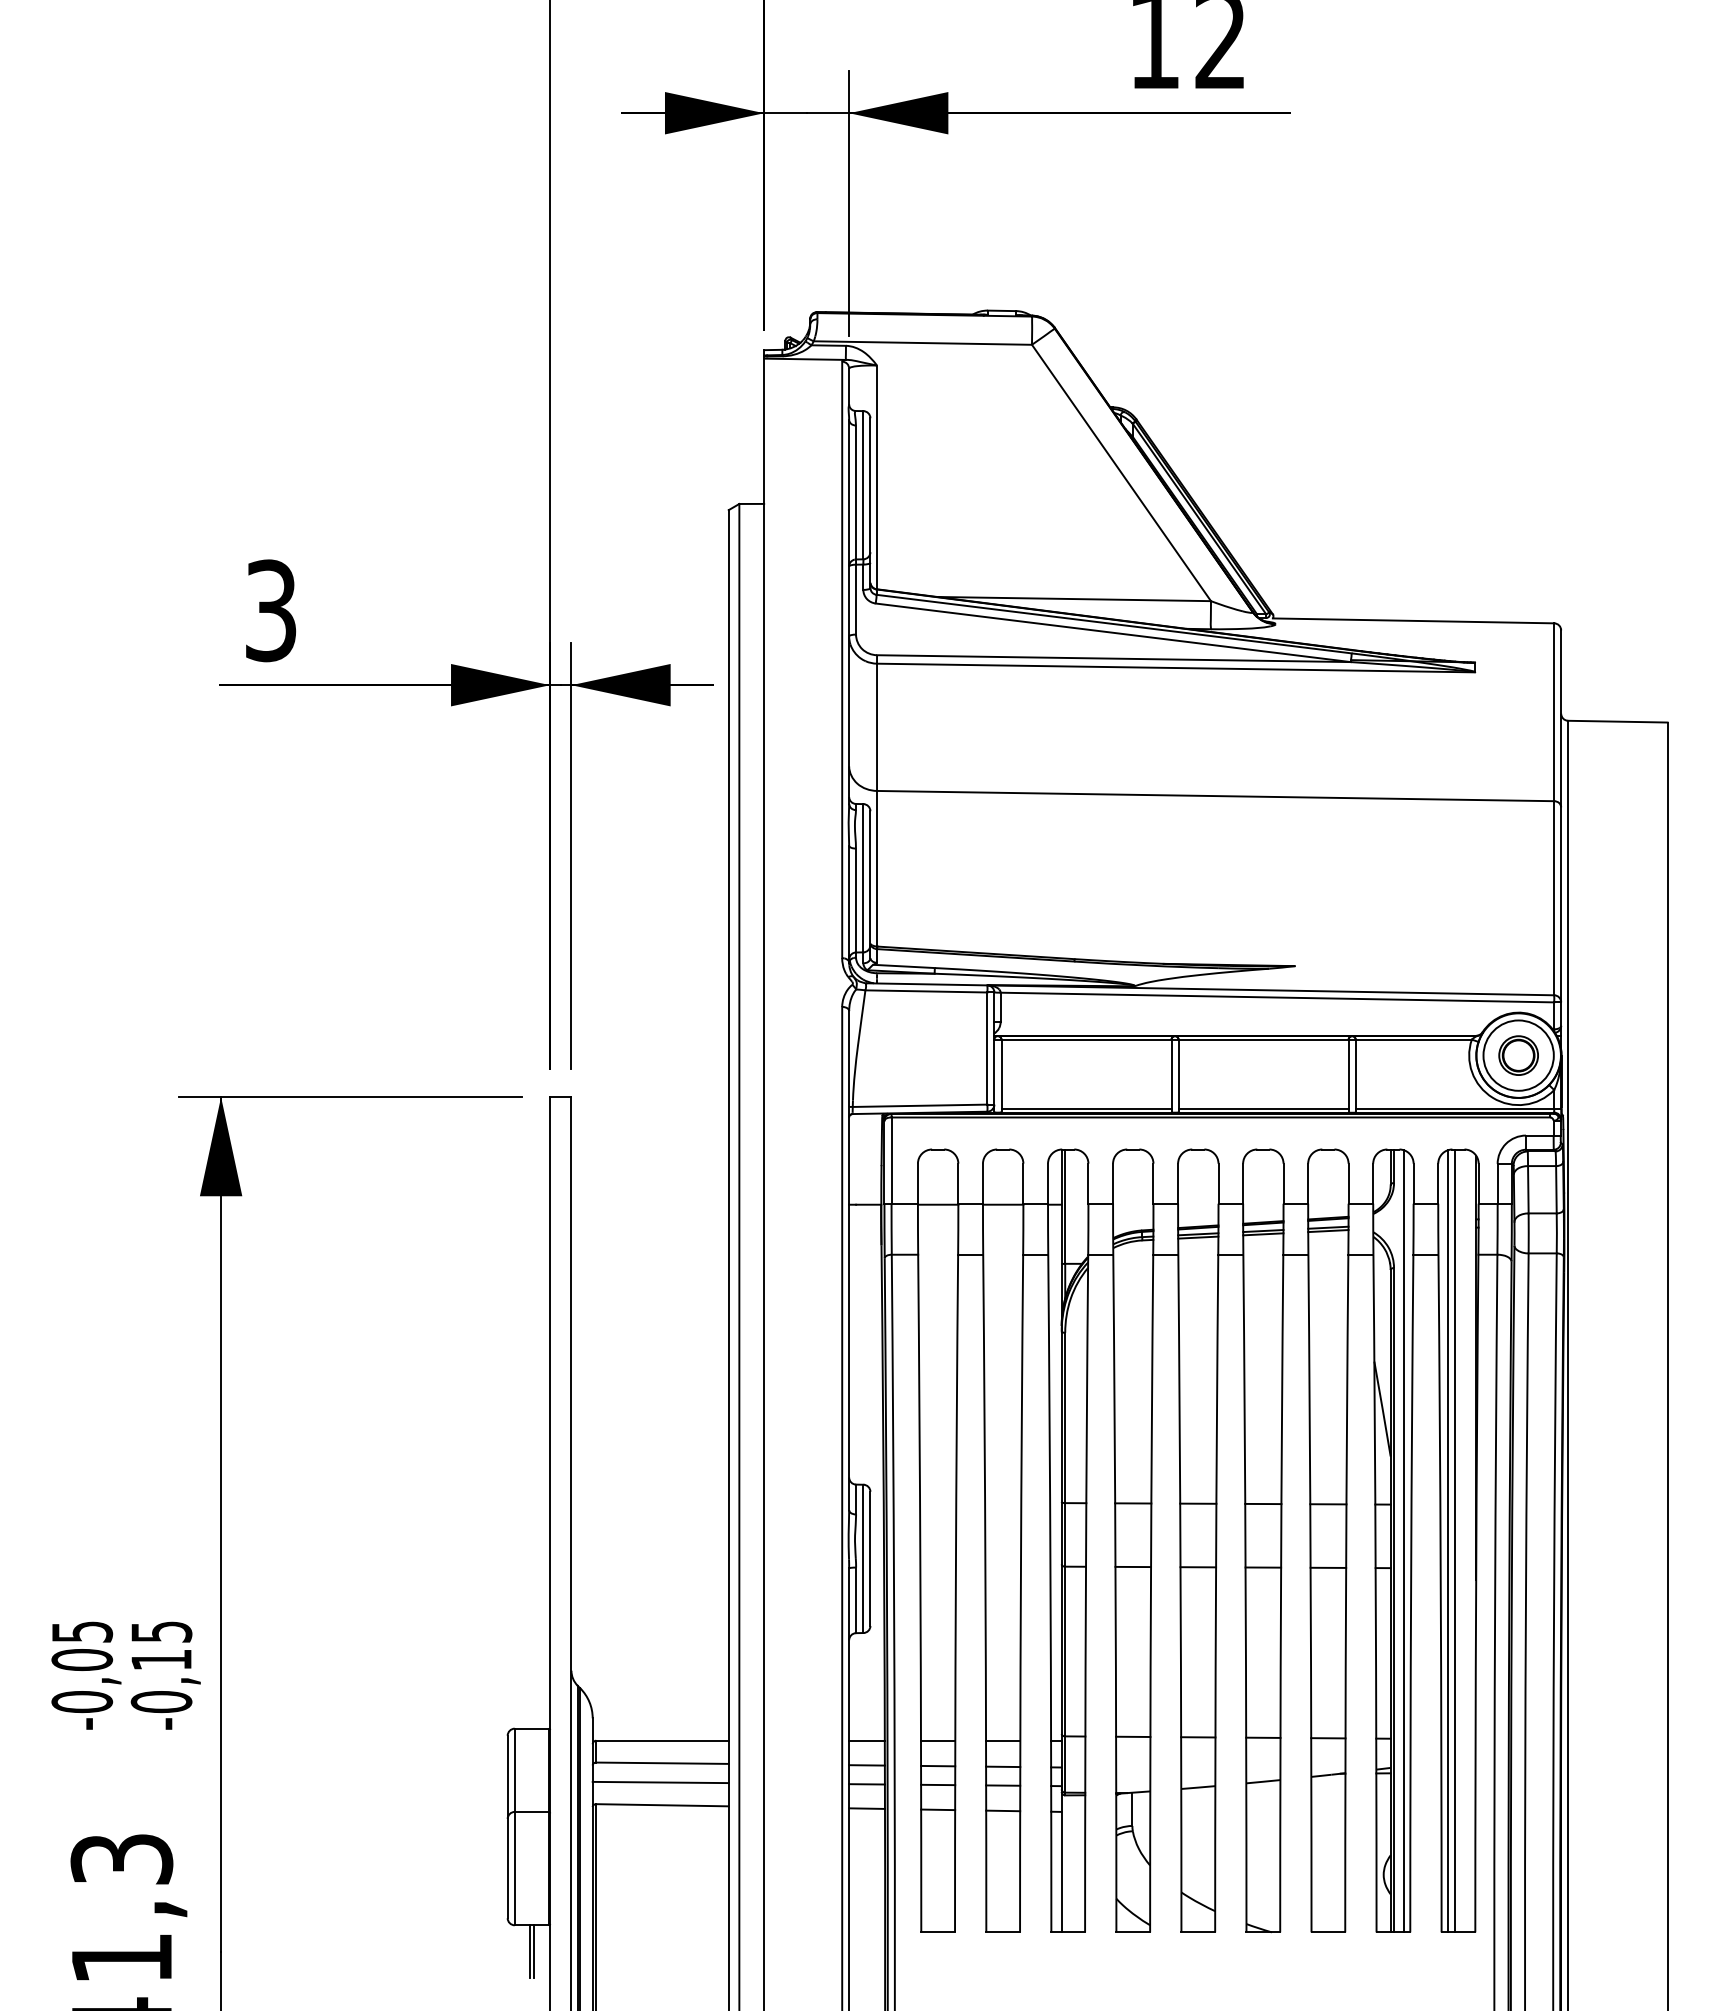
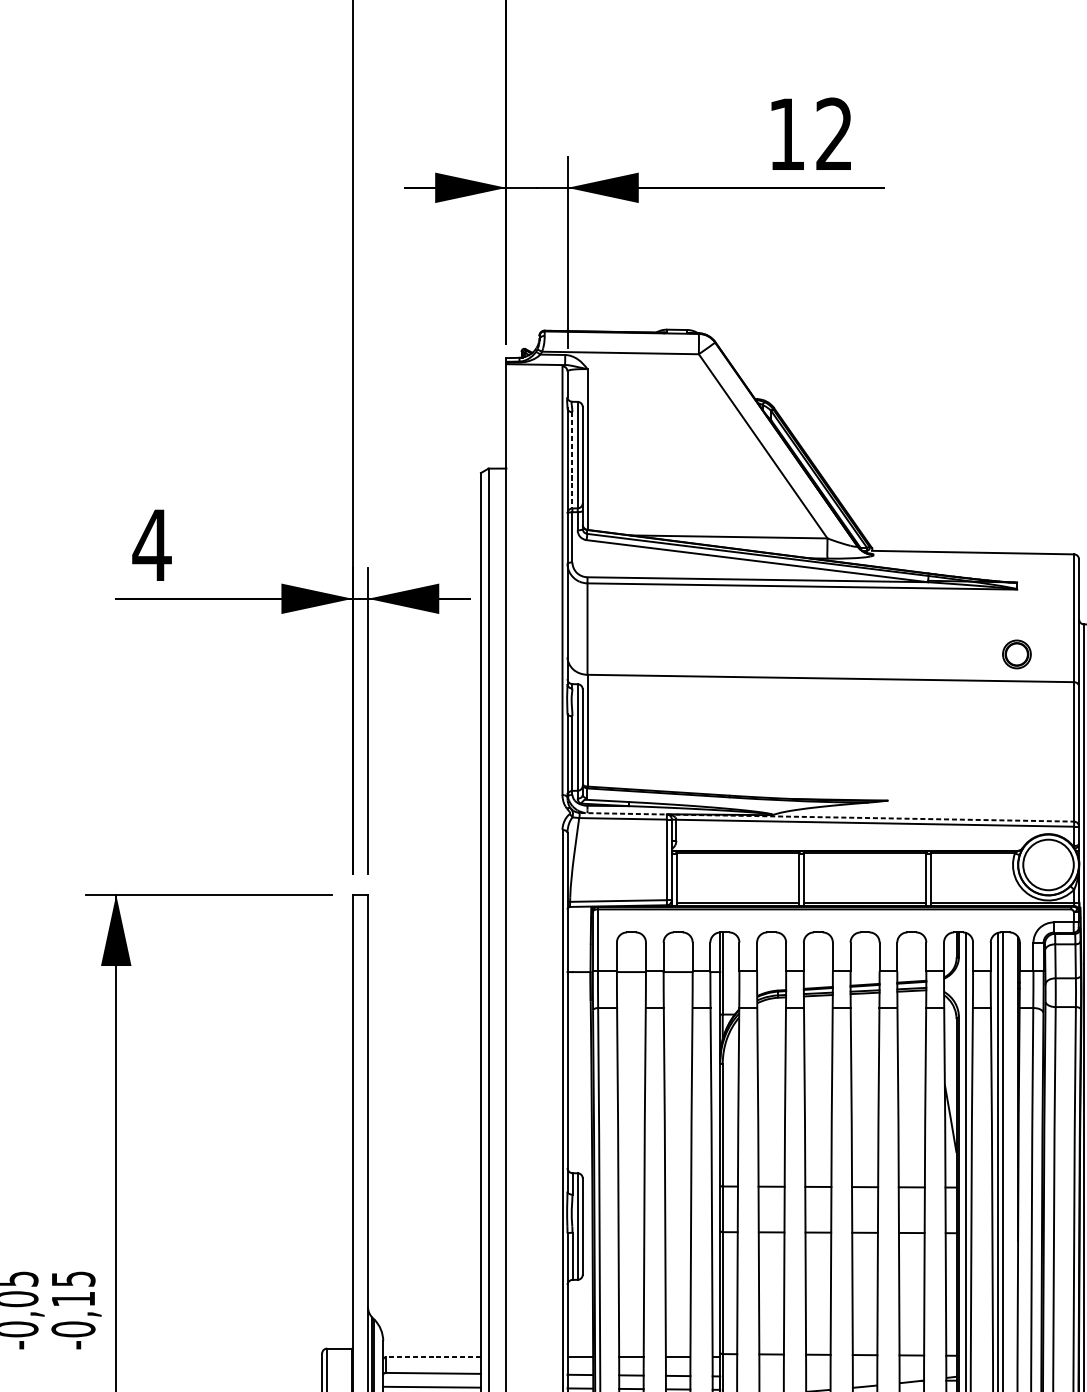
line: (855, 492) -> (572, 460), solid -> dashed
text: (270, 610) -> (151, 545), 3 -> 4
line: (1210, 989) -> (827, 817), solid -> dashed
part: (1518, 1055) -> (1016, 654), moved
line: (661, 1740) -> (432, 1357), solid -> dashed

